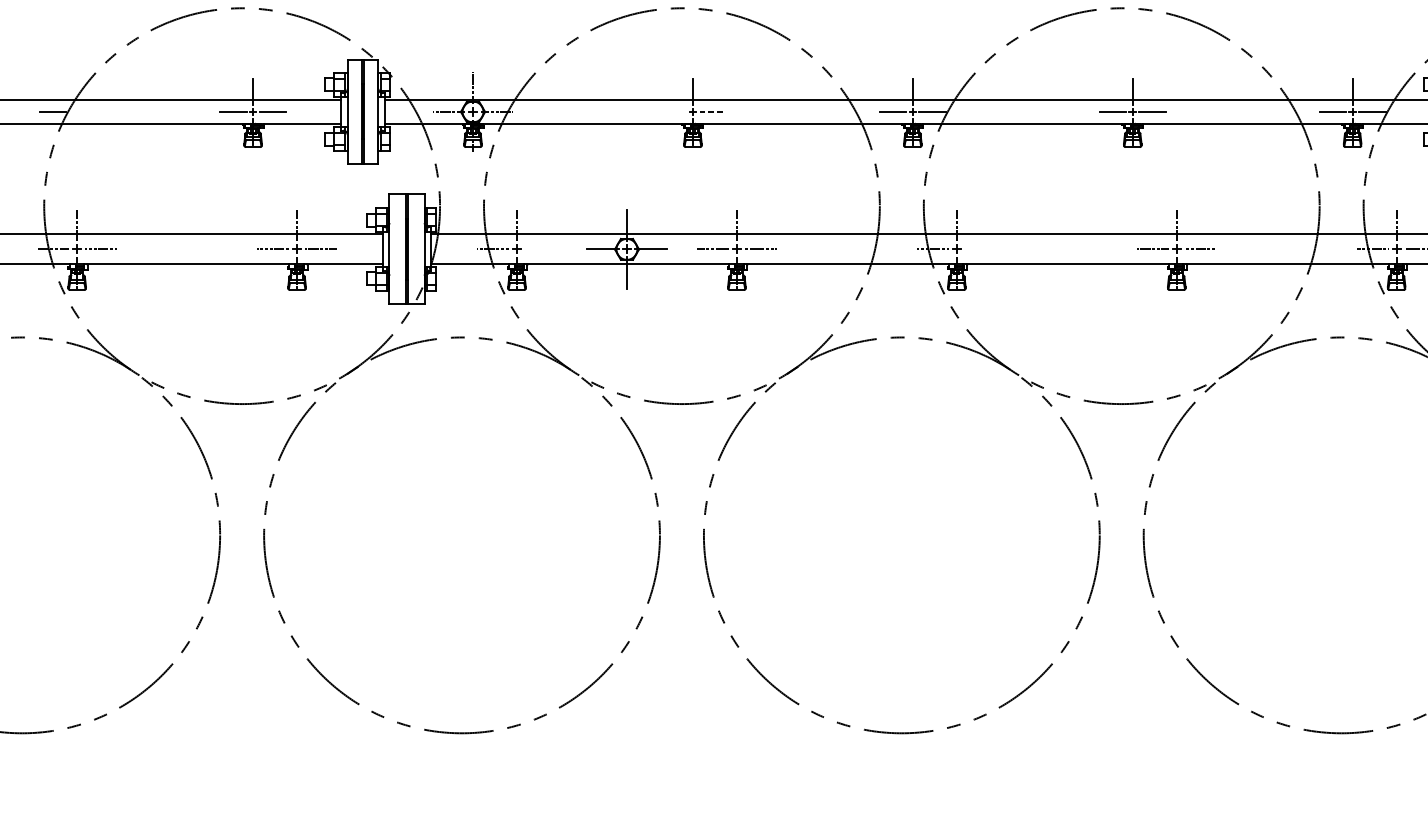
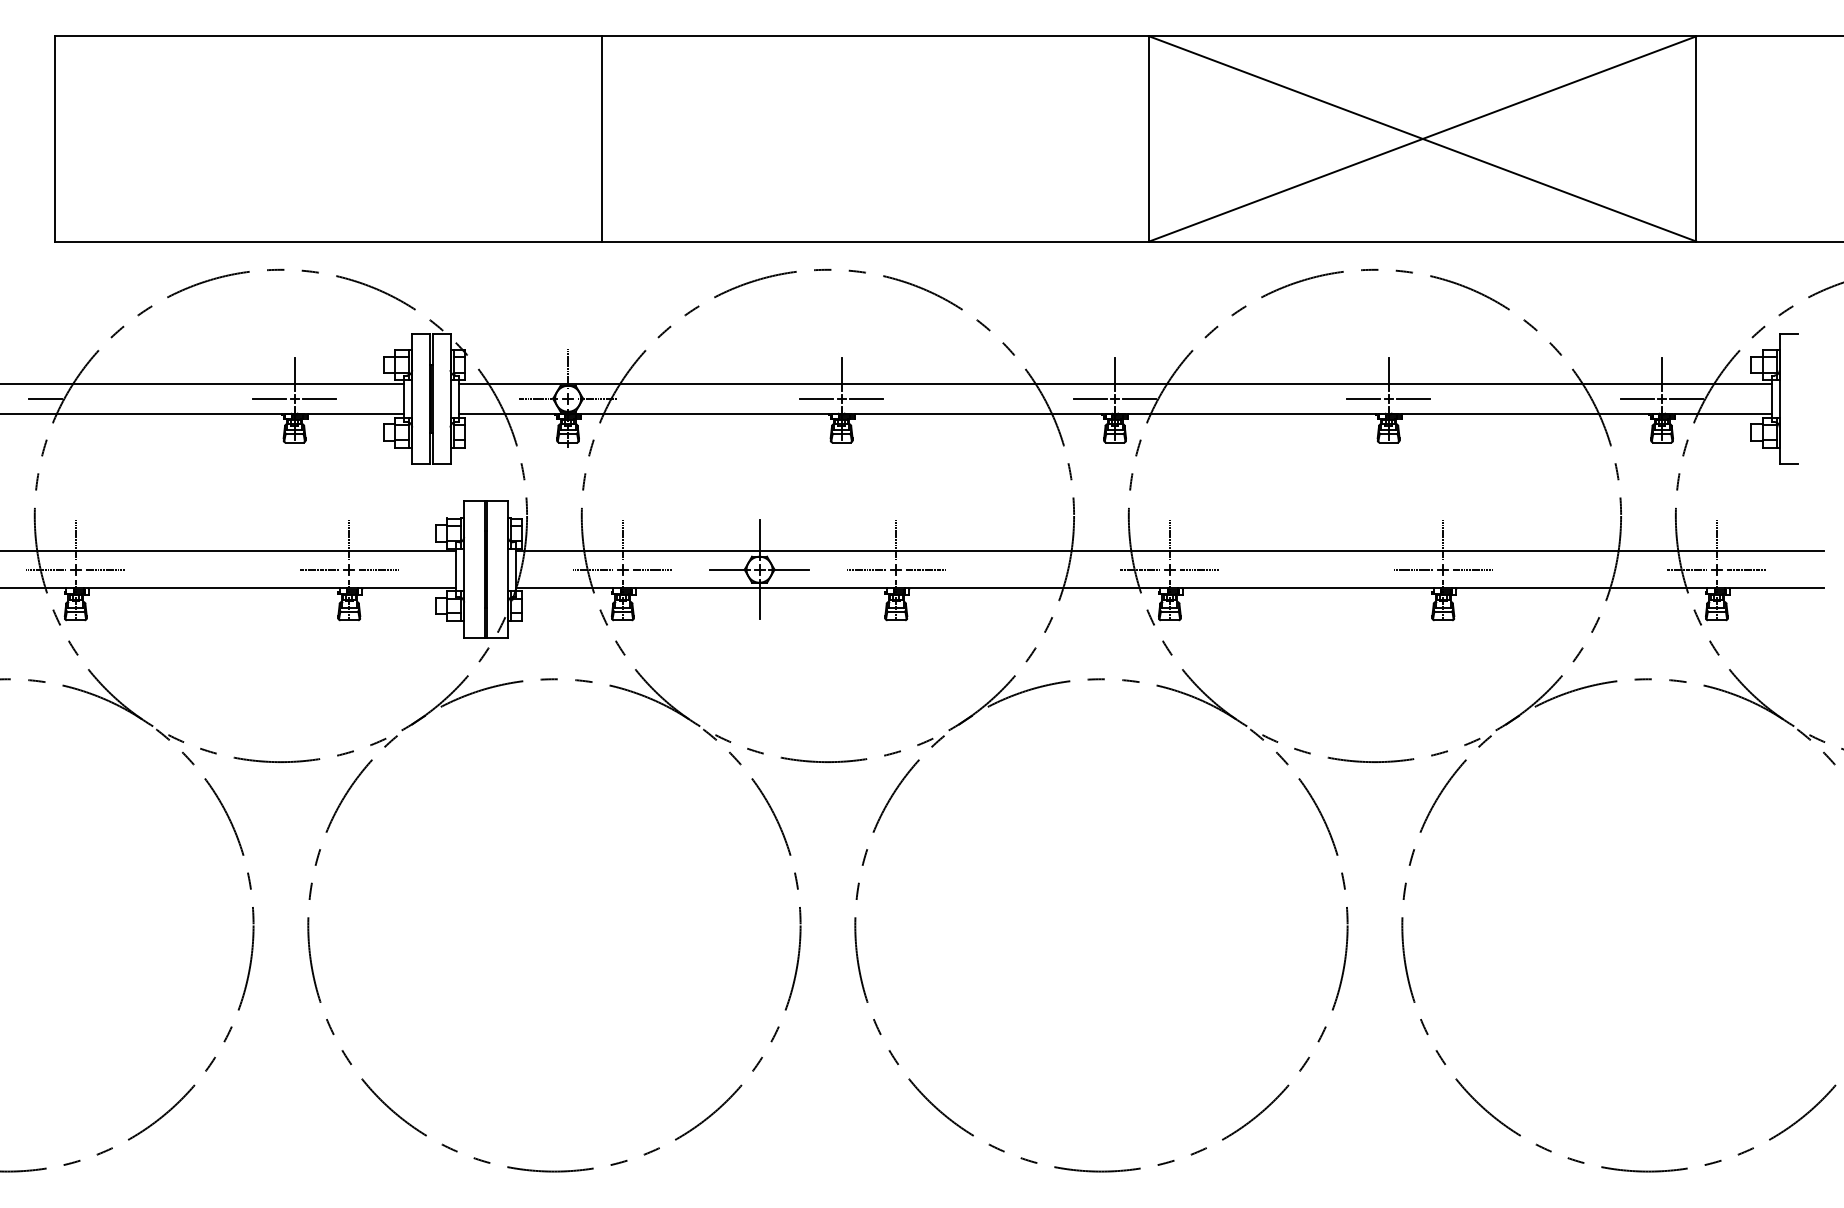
line: (672, 111) -> (816, 398), added
line: (712, 111) -> (866, 398), dashed -> solid
line: (540, 249) -> (652, 569), added
line: (980, 249) -> (1199, 569), added

